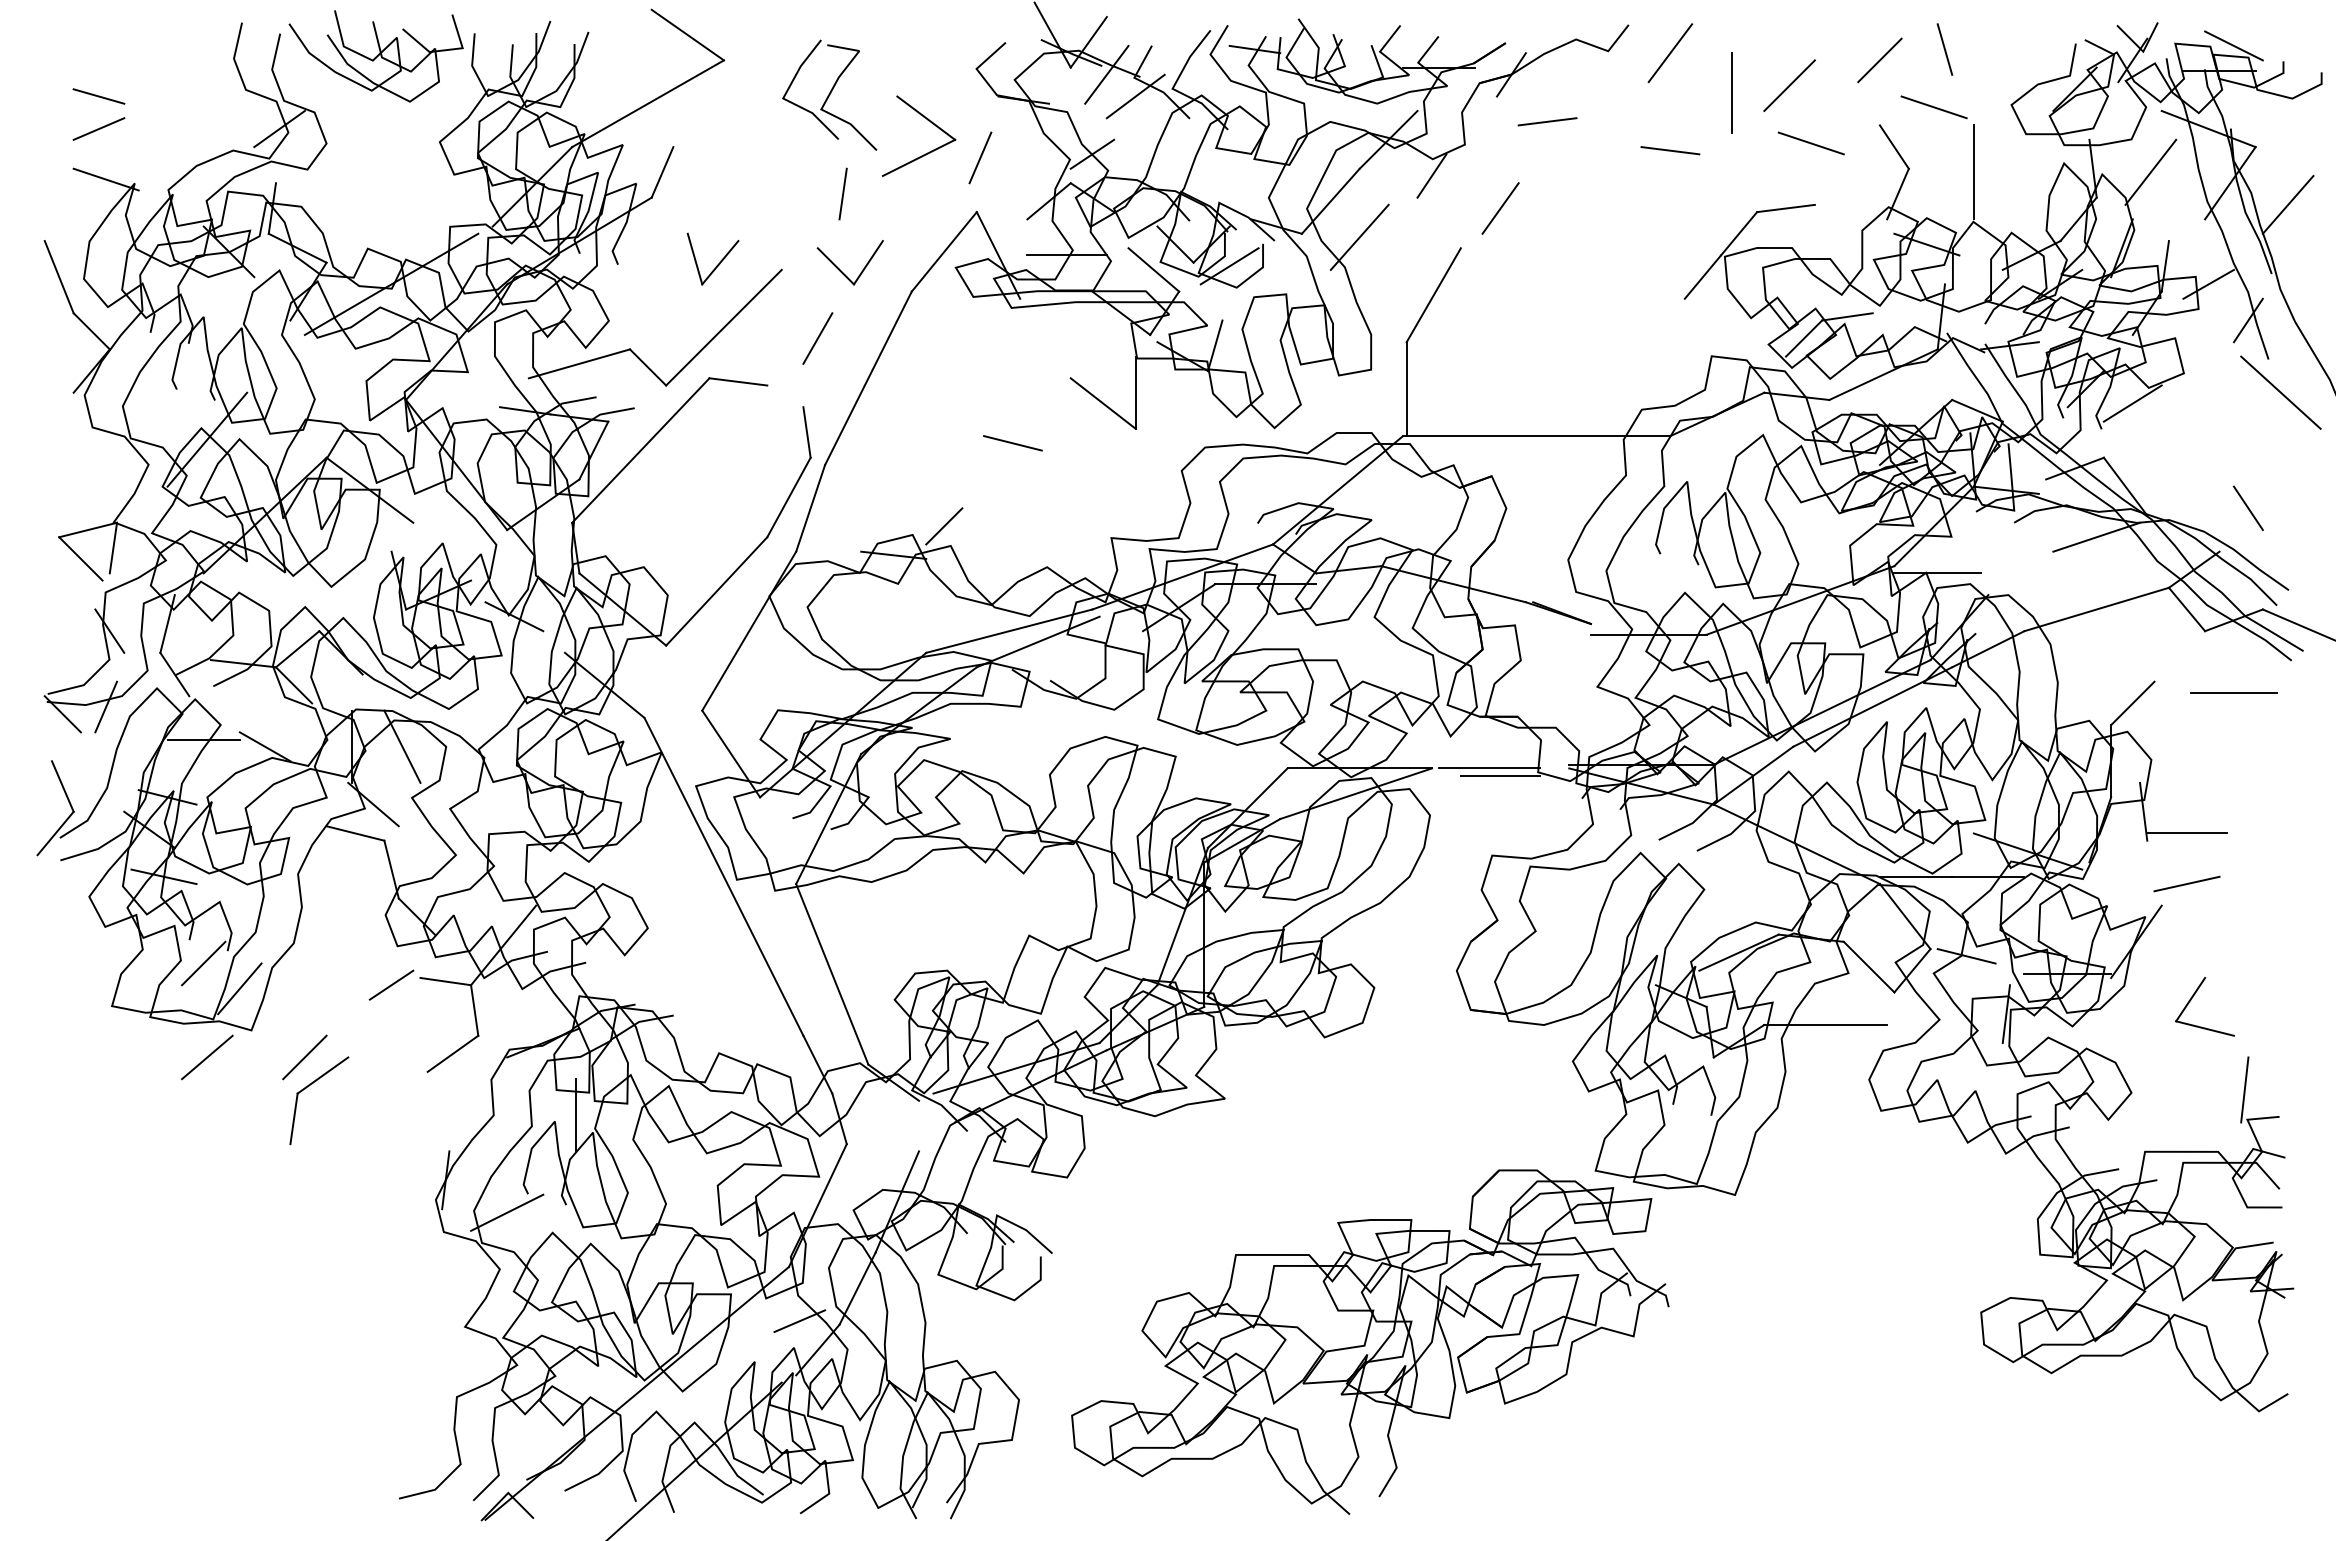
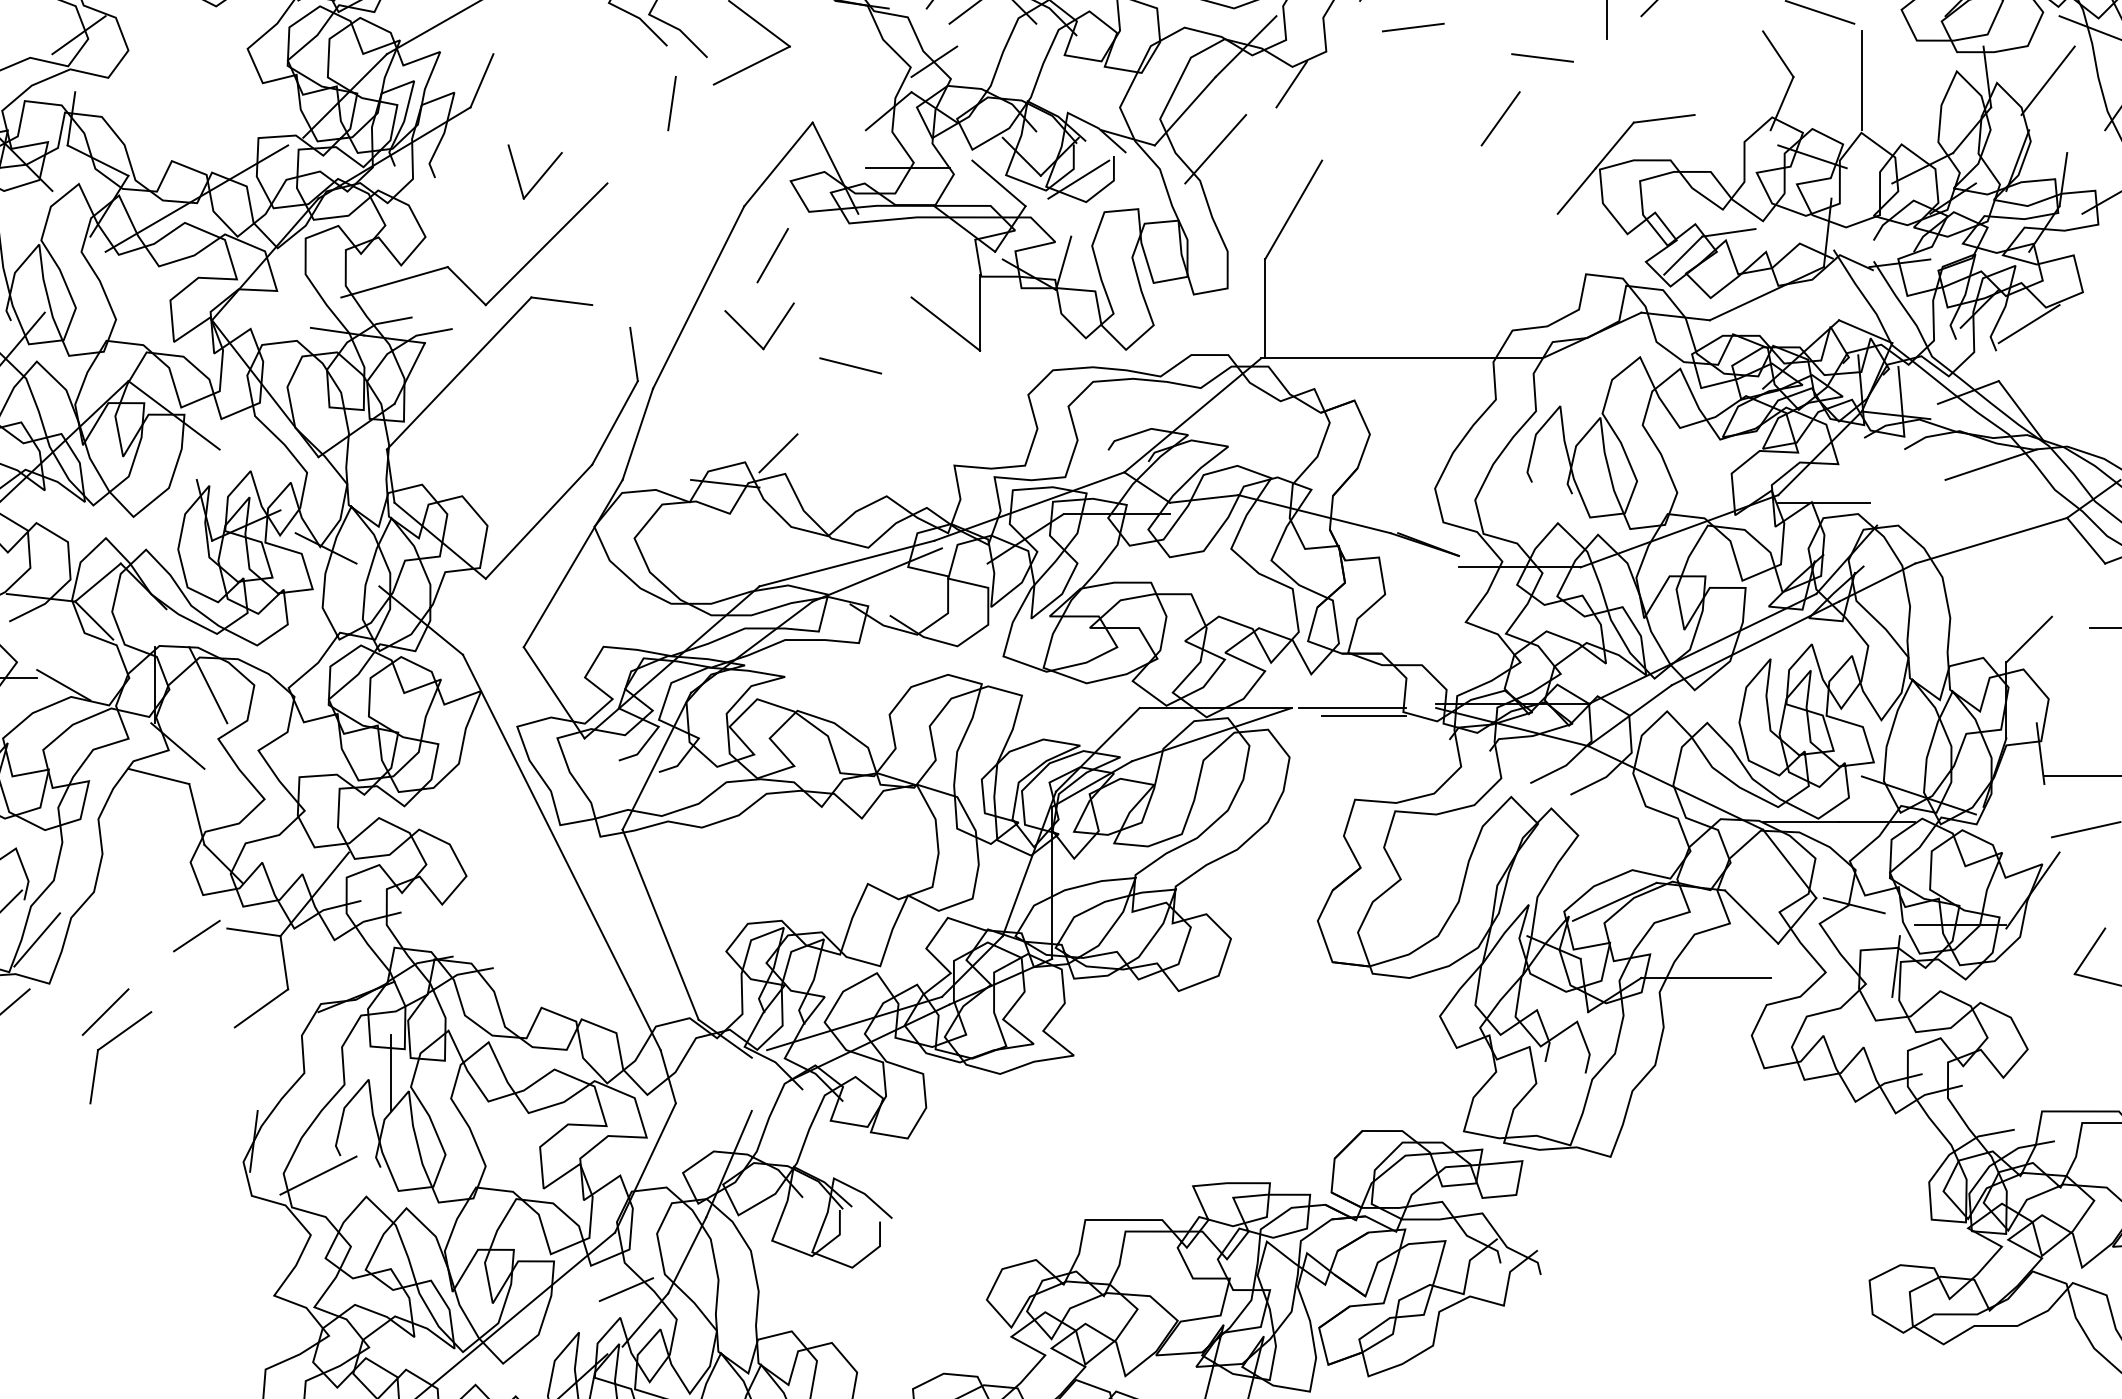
line: (1810, 143) -> (1689, 50), removed
line: (980, 157) -> (816, 65), removed
line: (1500, 208) -> (1500, 118), moved
part: (841, 270) -> (750, 334), moved
line: (817, 338) -> (772, 255), moved

